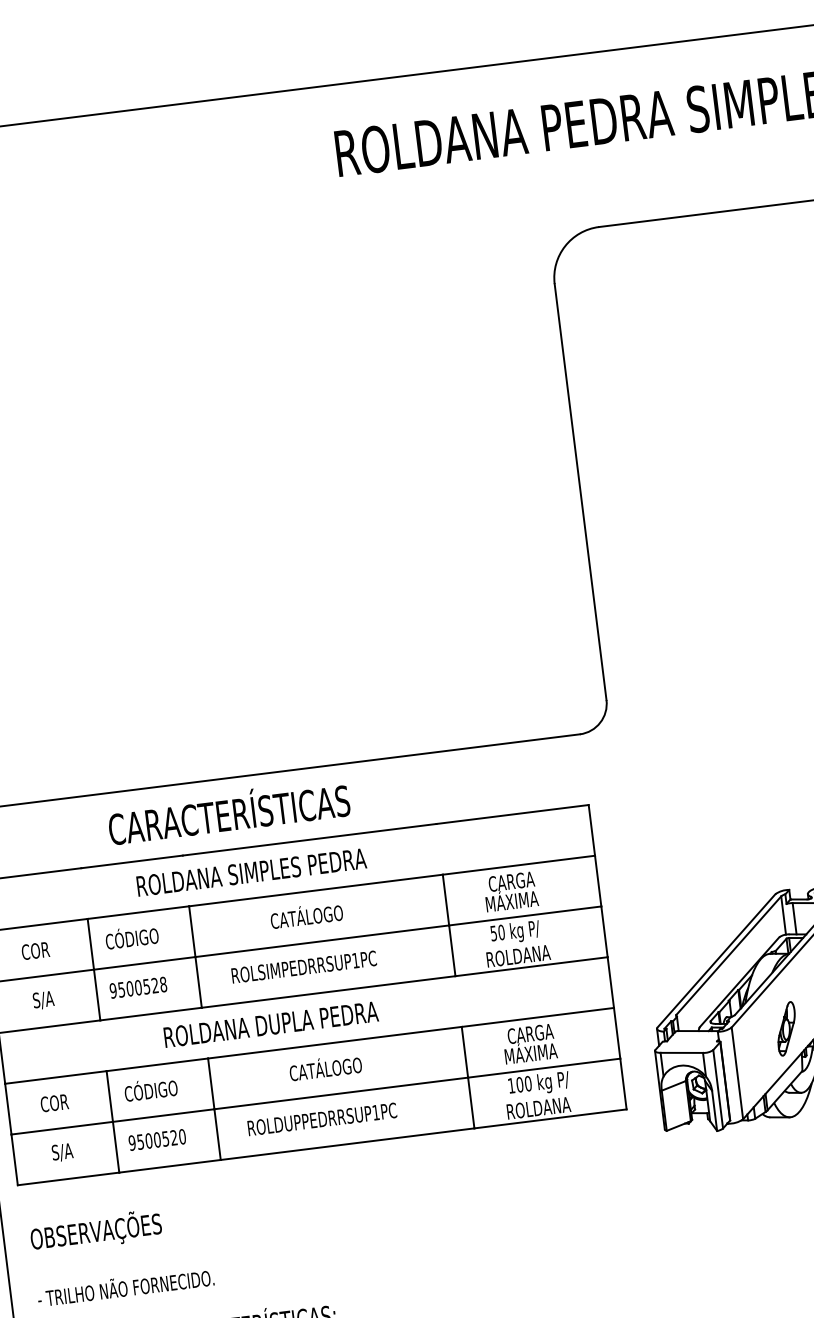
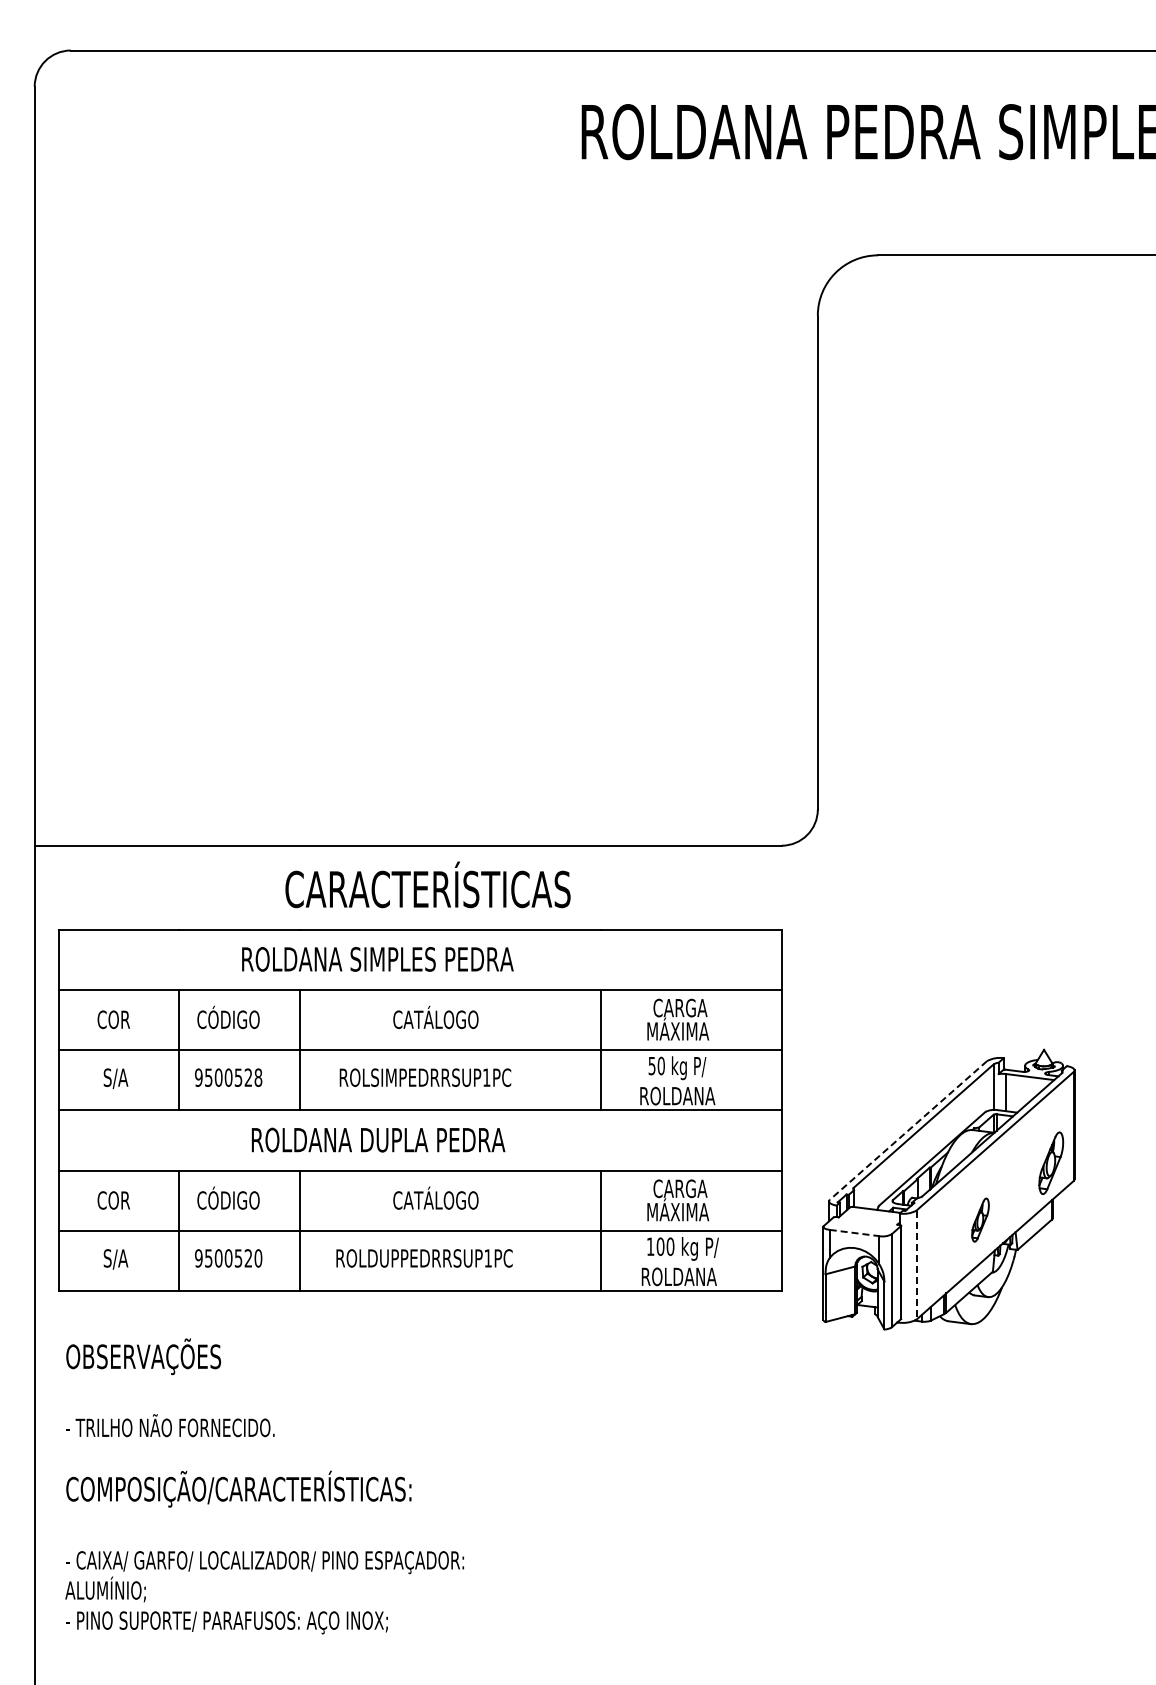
text: (228, 811) -> (427, 884), moved
line: (716, 960) -> (908, 1130), solid -> dashed
part: (786, 1028) -> (980, 1219), size x0.7
line: (681, 1053) -> (854, 1233), solid -> dashed
line: (737, 1073) -> (916, 1265), solid -> dashed

